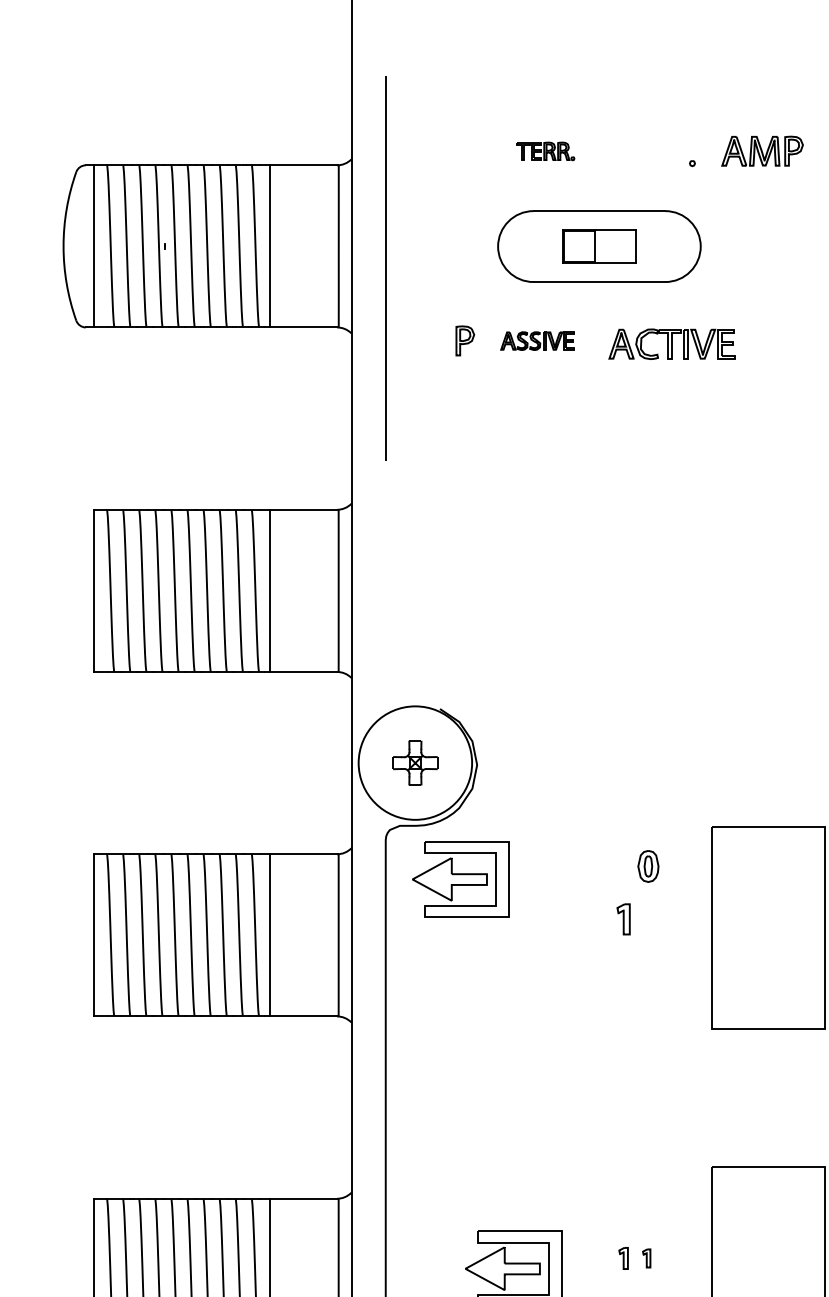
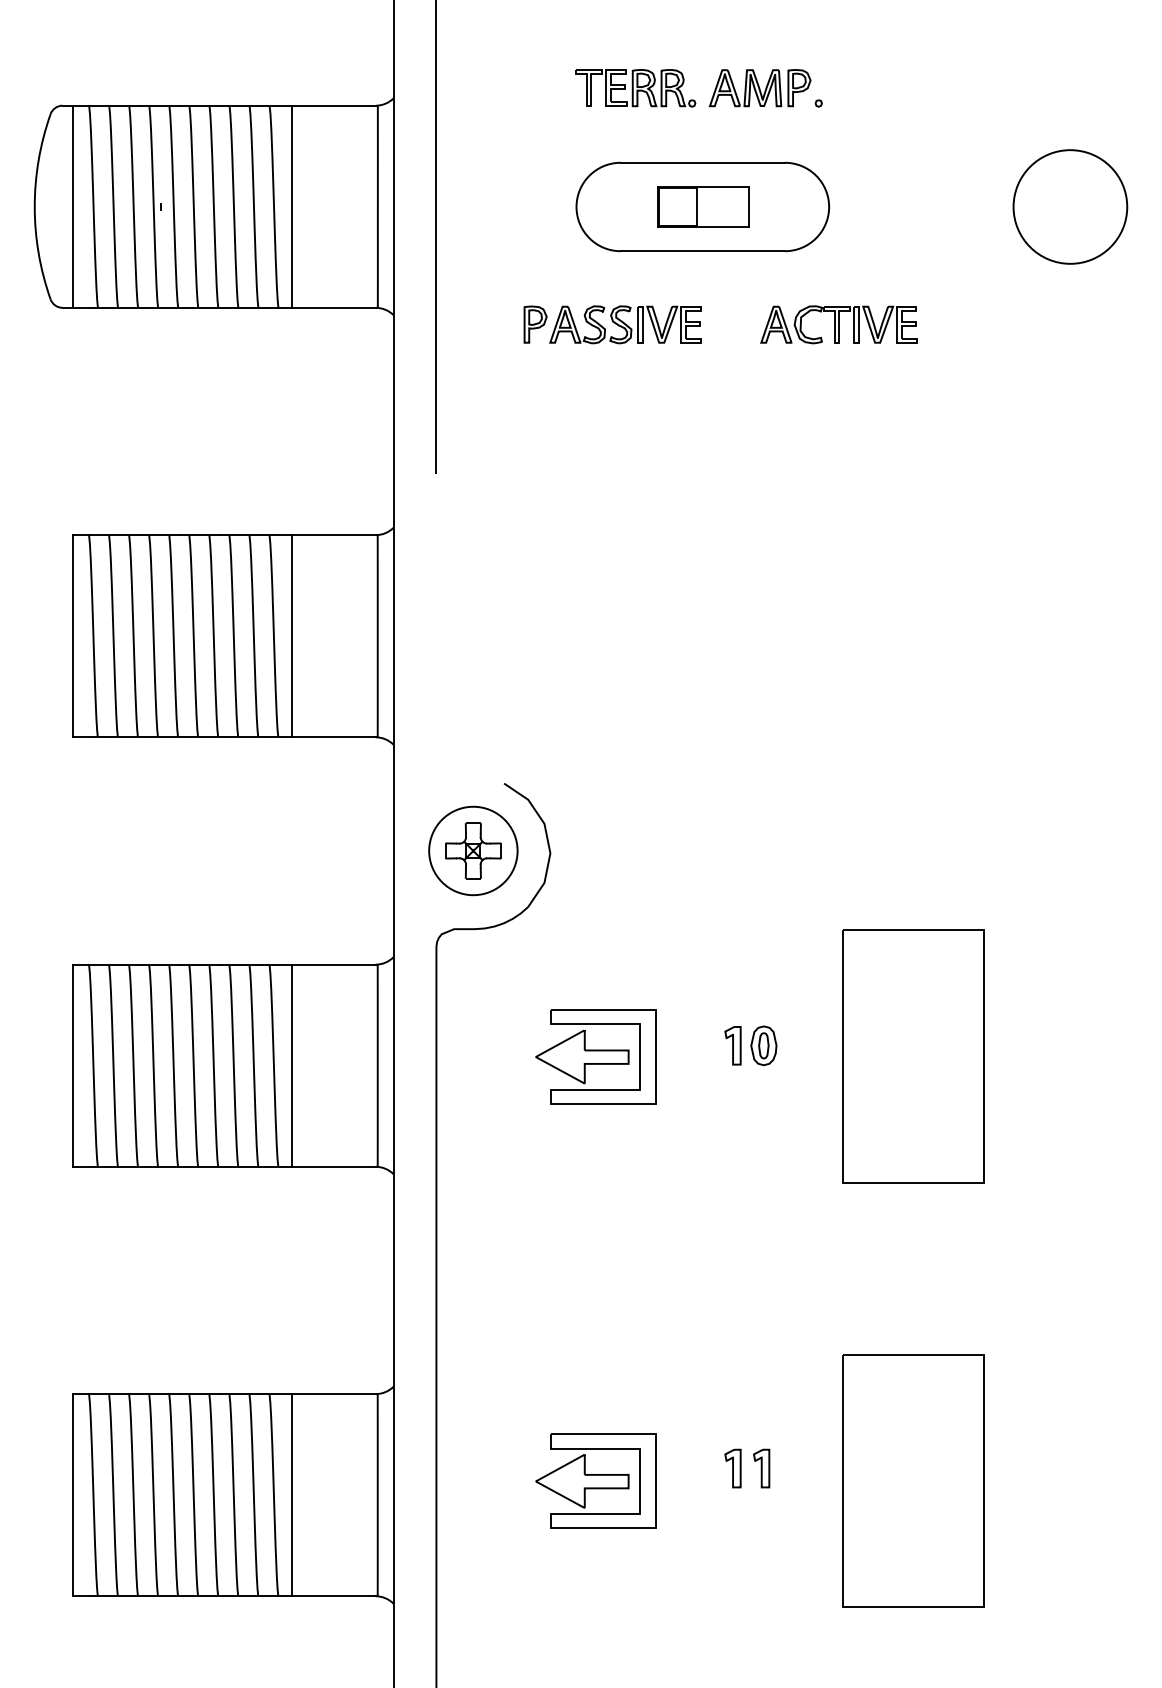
part: (545, 151) -> (635, 88), size x1.67
part: (761, 151) -> (759, 88), moved
part: (537, 340) -> (625, 324), size x1.67
part: (671, 344) -> (838, 324), moved
circle: (415, 762) -> (473, 850), size x0.62
part: (648, 866) -> (763, 1045), moved
part: (460, 879) -> (595, 1056), moved
part: (623, 1258) -> (732, 1468), size x1.43
part: (646, 1258) -> (761, 1468), size x1.67

